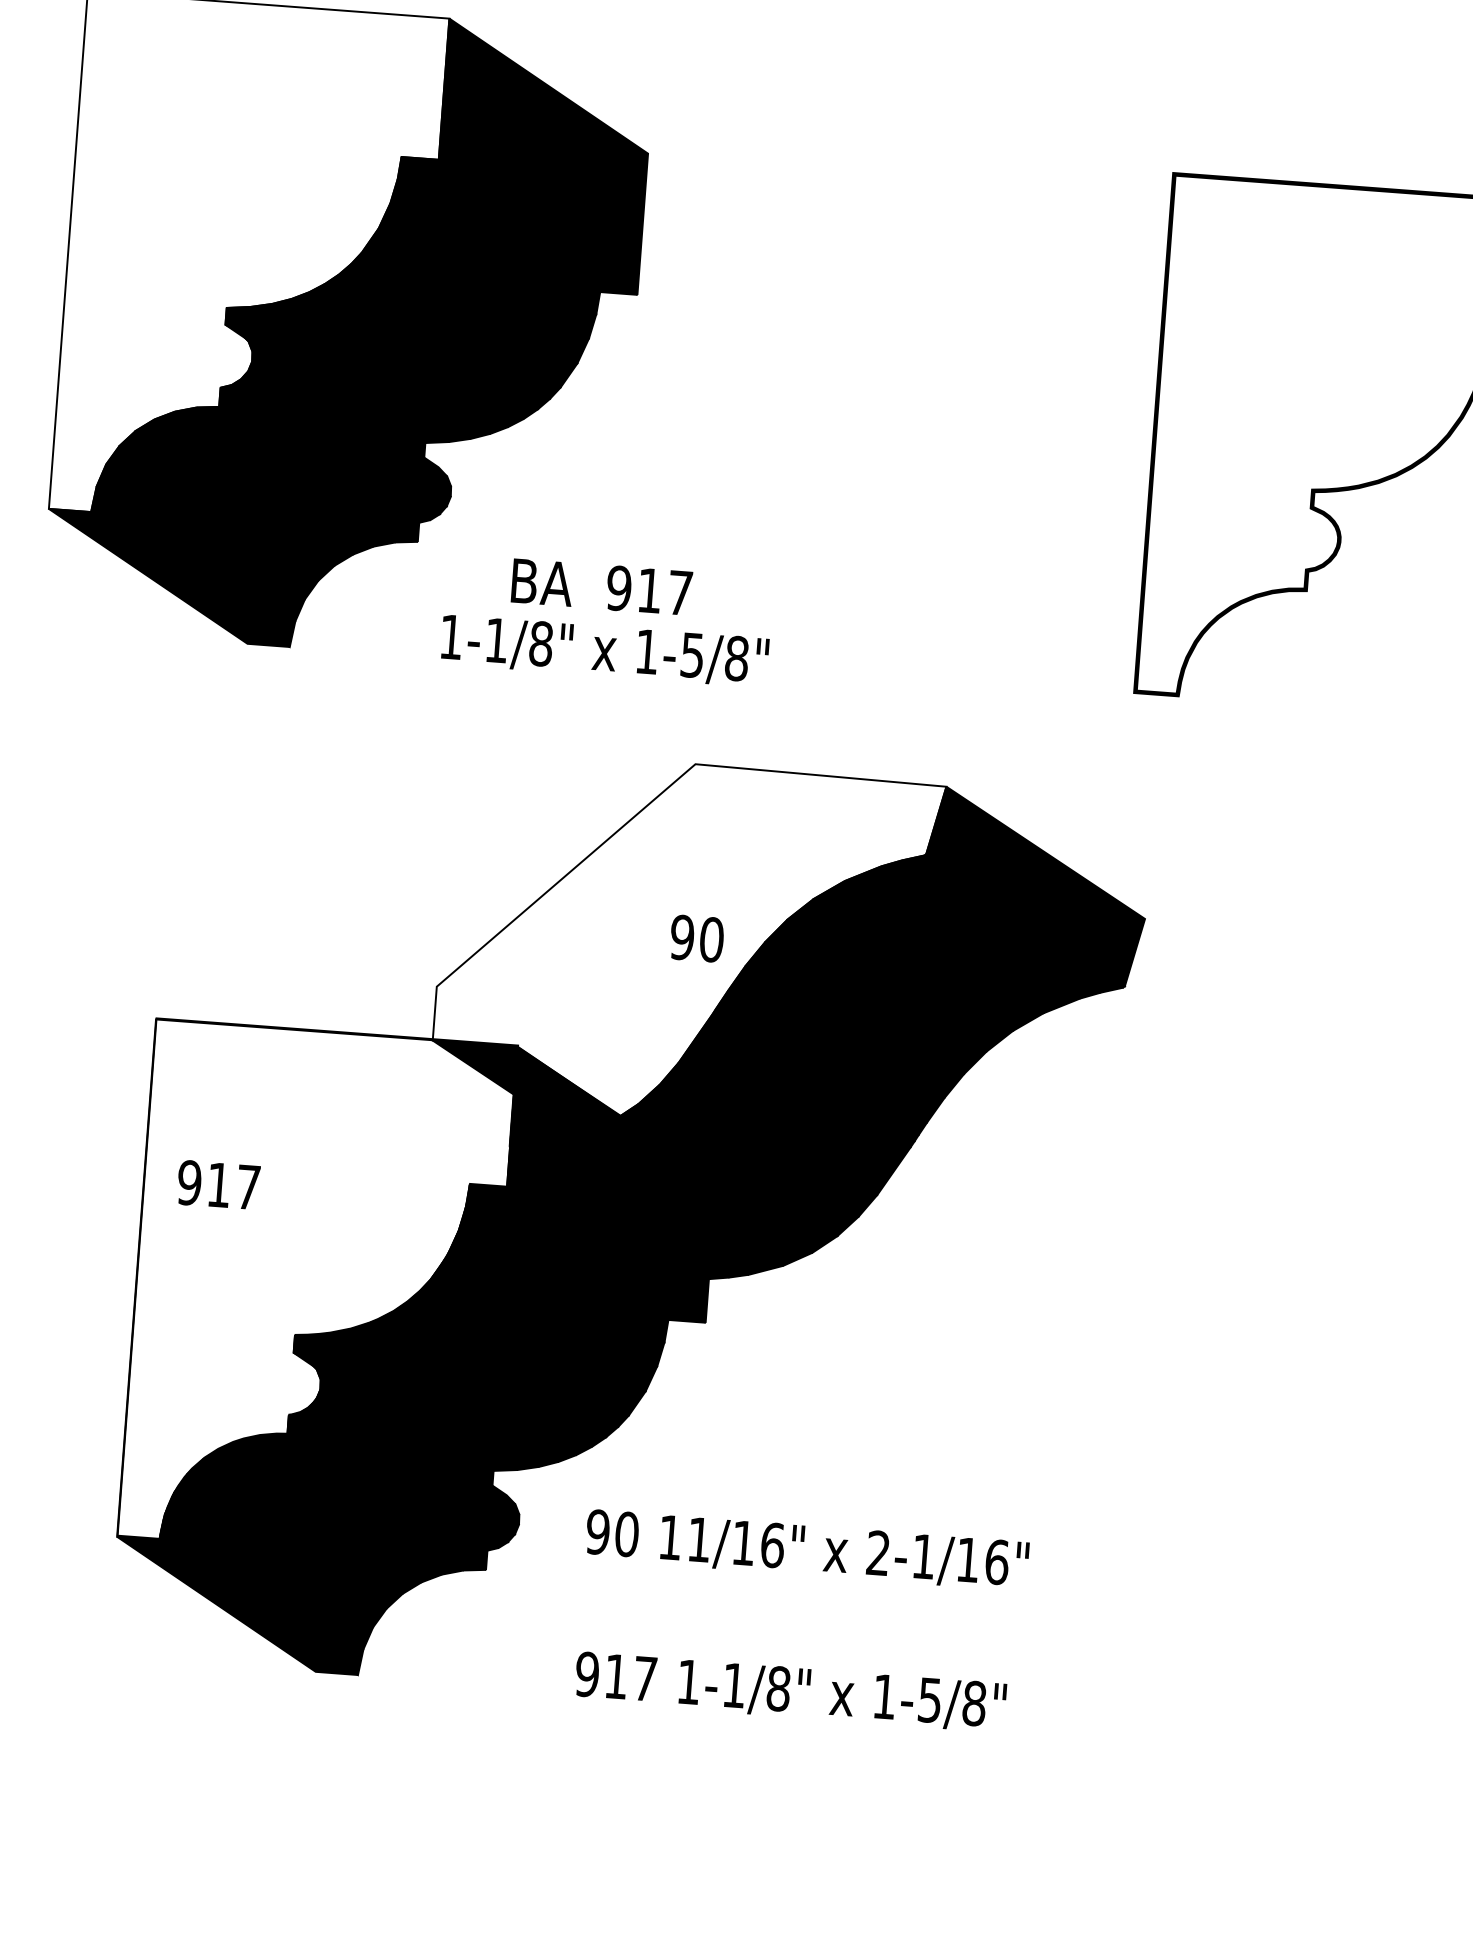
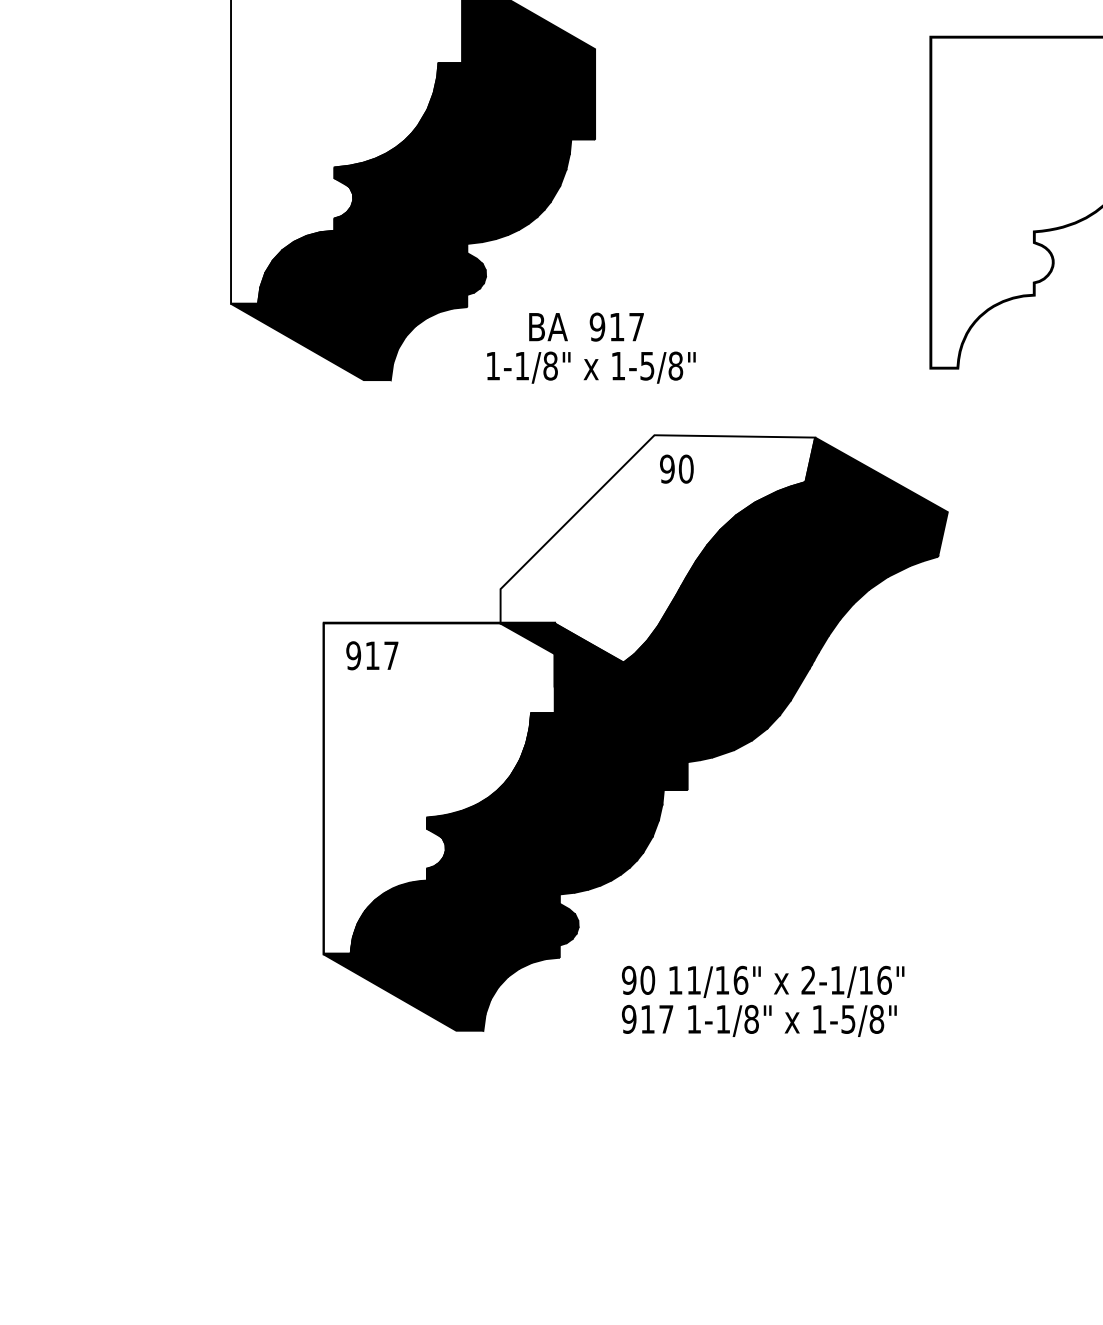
text: (696, 937) -> (676, 468), moved
text: (218, 1184) -> (372, 655), moved
text: (807, 1549) -> (763, 981), moved

